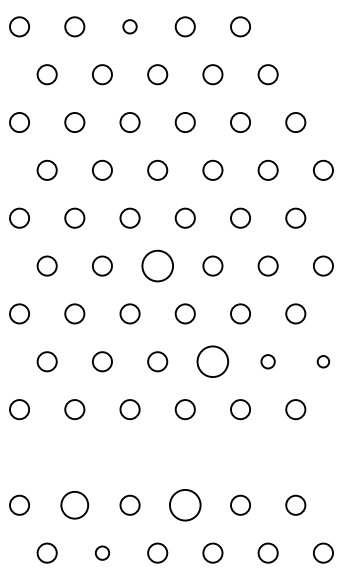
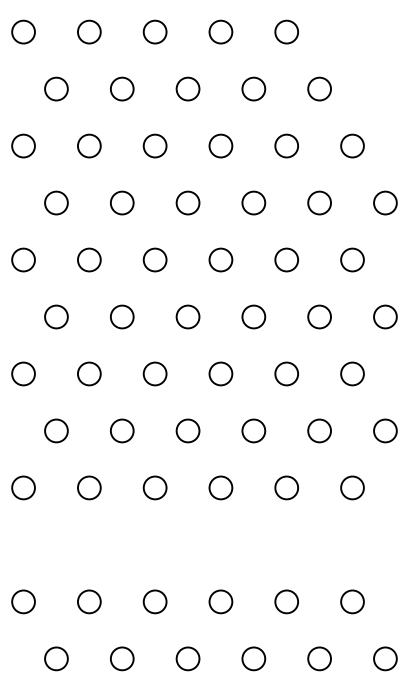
circle: (129, 26) -> (154, 31), size x1.43
circle: (157, 265) -> (187, 316), size x0.62
circle: (212, 361) -> (253, 430), size x0.62
circle: (268, 361) -> (319, 430), size x1.43
circle: (323, 361) -> (385, 430), size x1.67
circle: (74, 504) -> (89, 601), size x0.71
circle: (184, 504) -> (220, 601), size x0.62
circle: (102, 552) -> (122, 658), size x1.43

